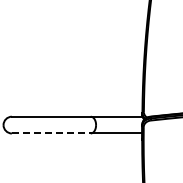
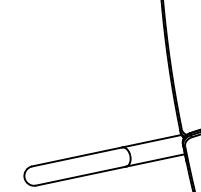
line: (51, 133) -> (81, 176), dashed -> solid

